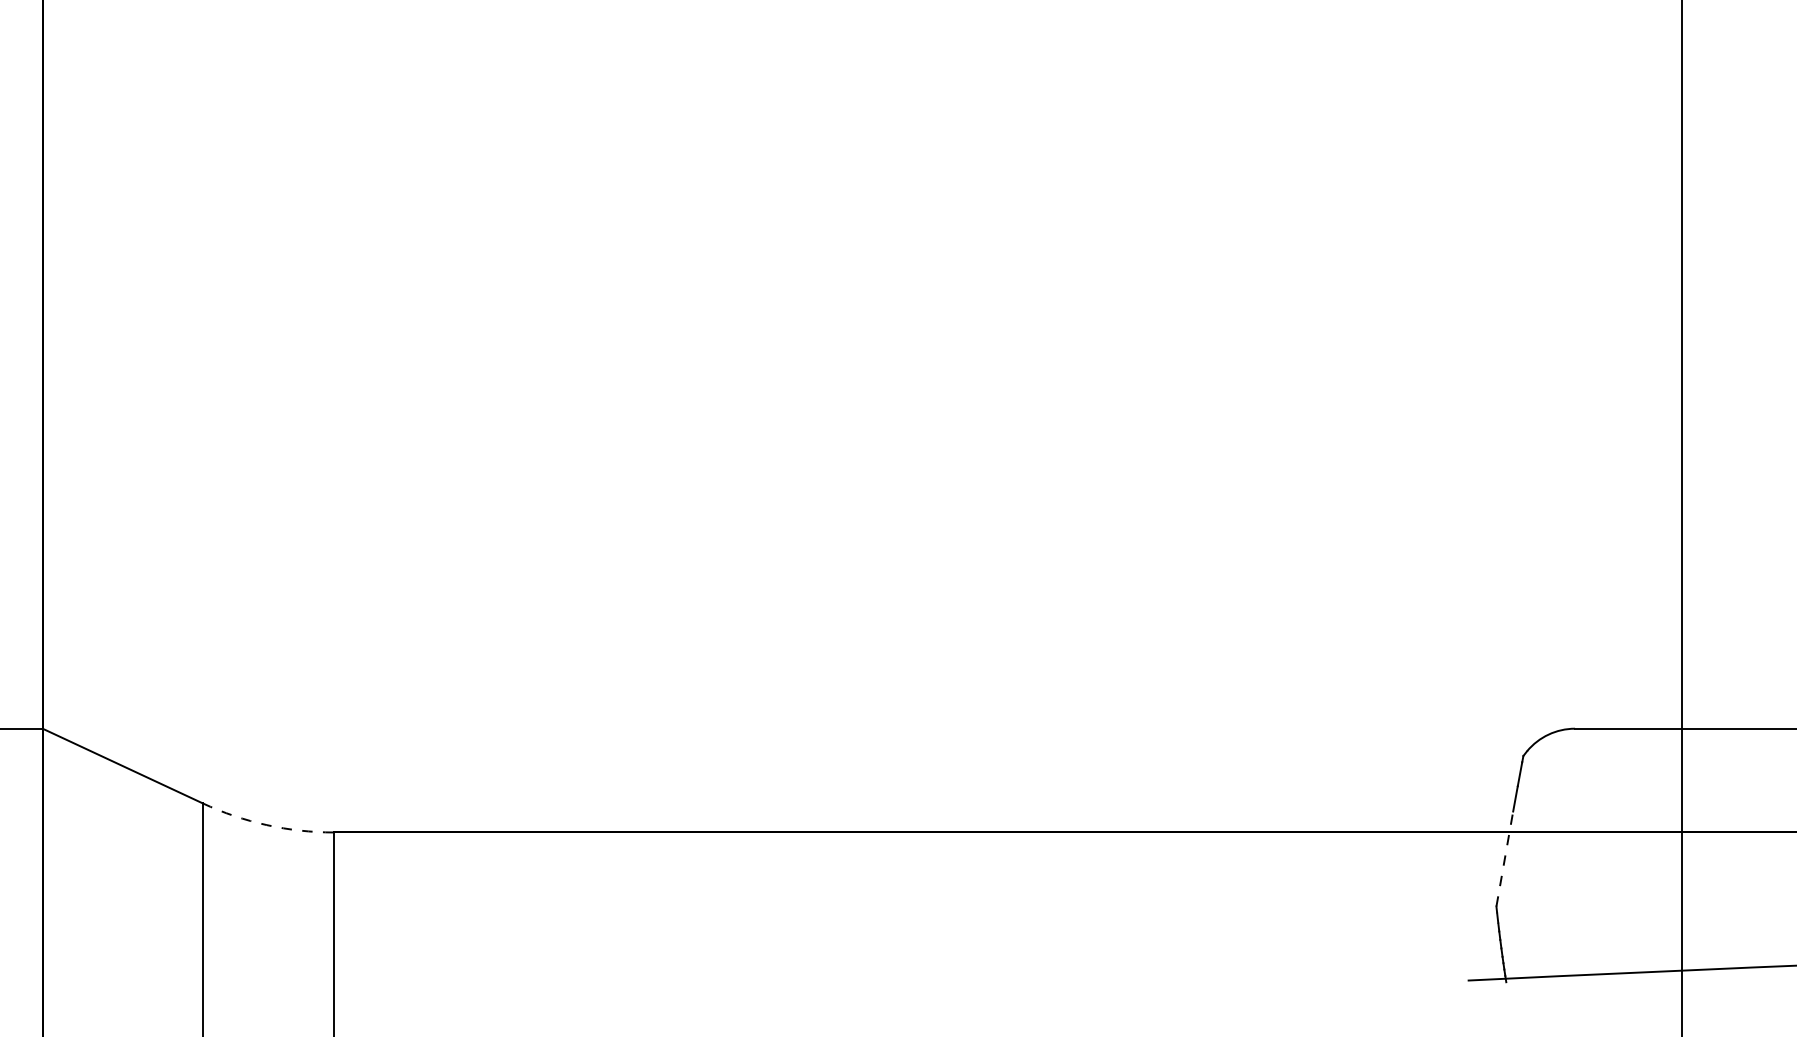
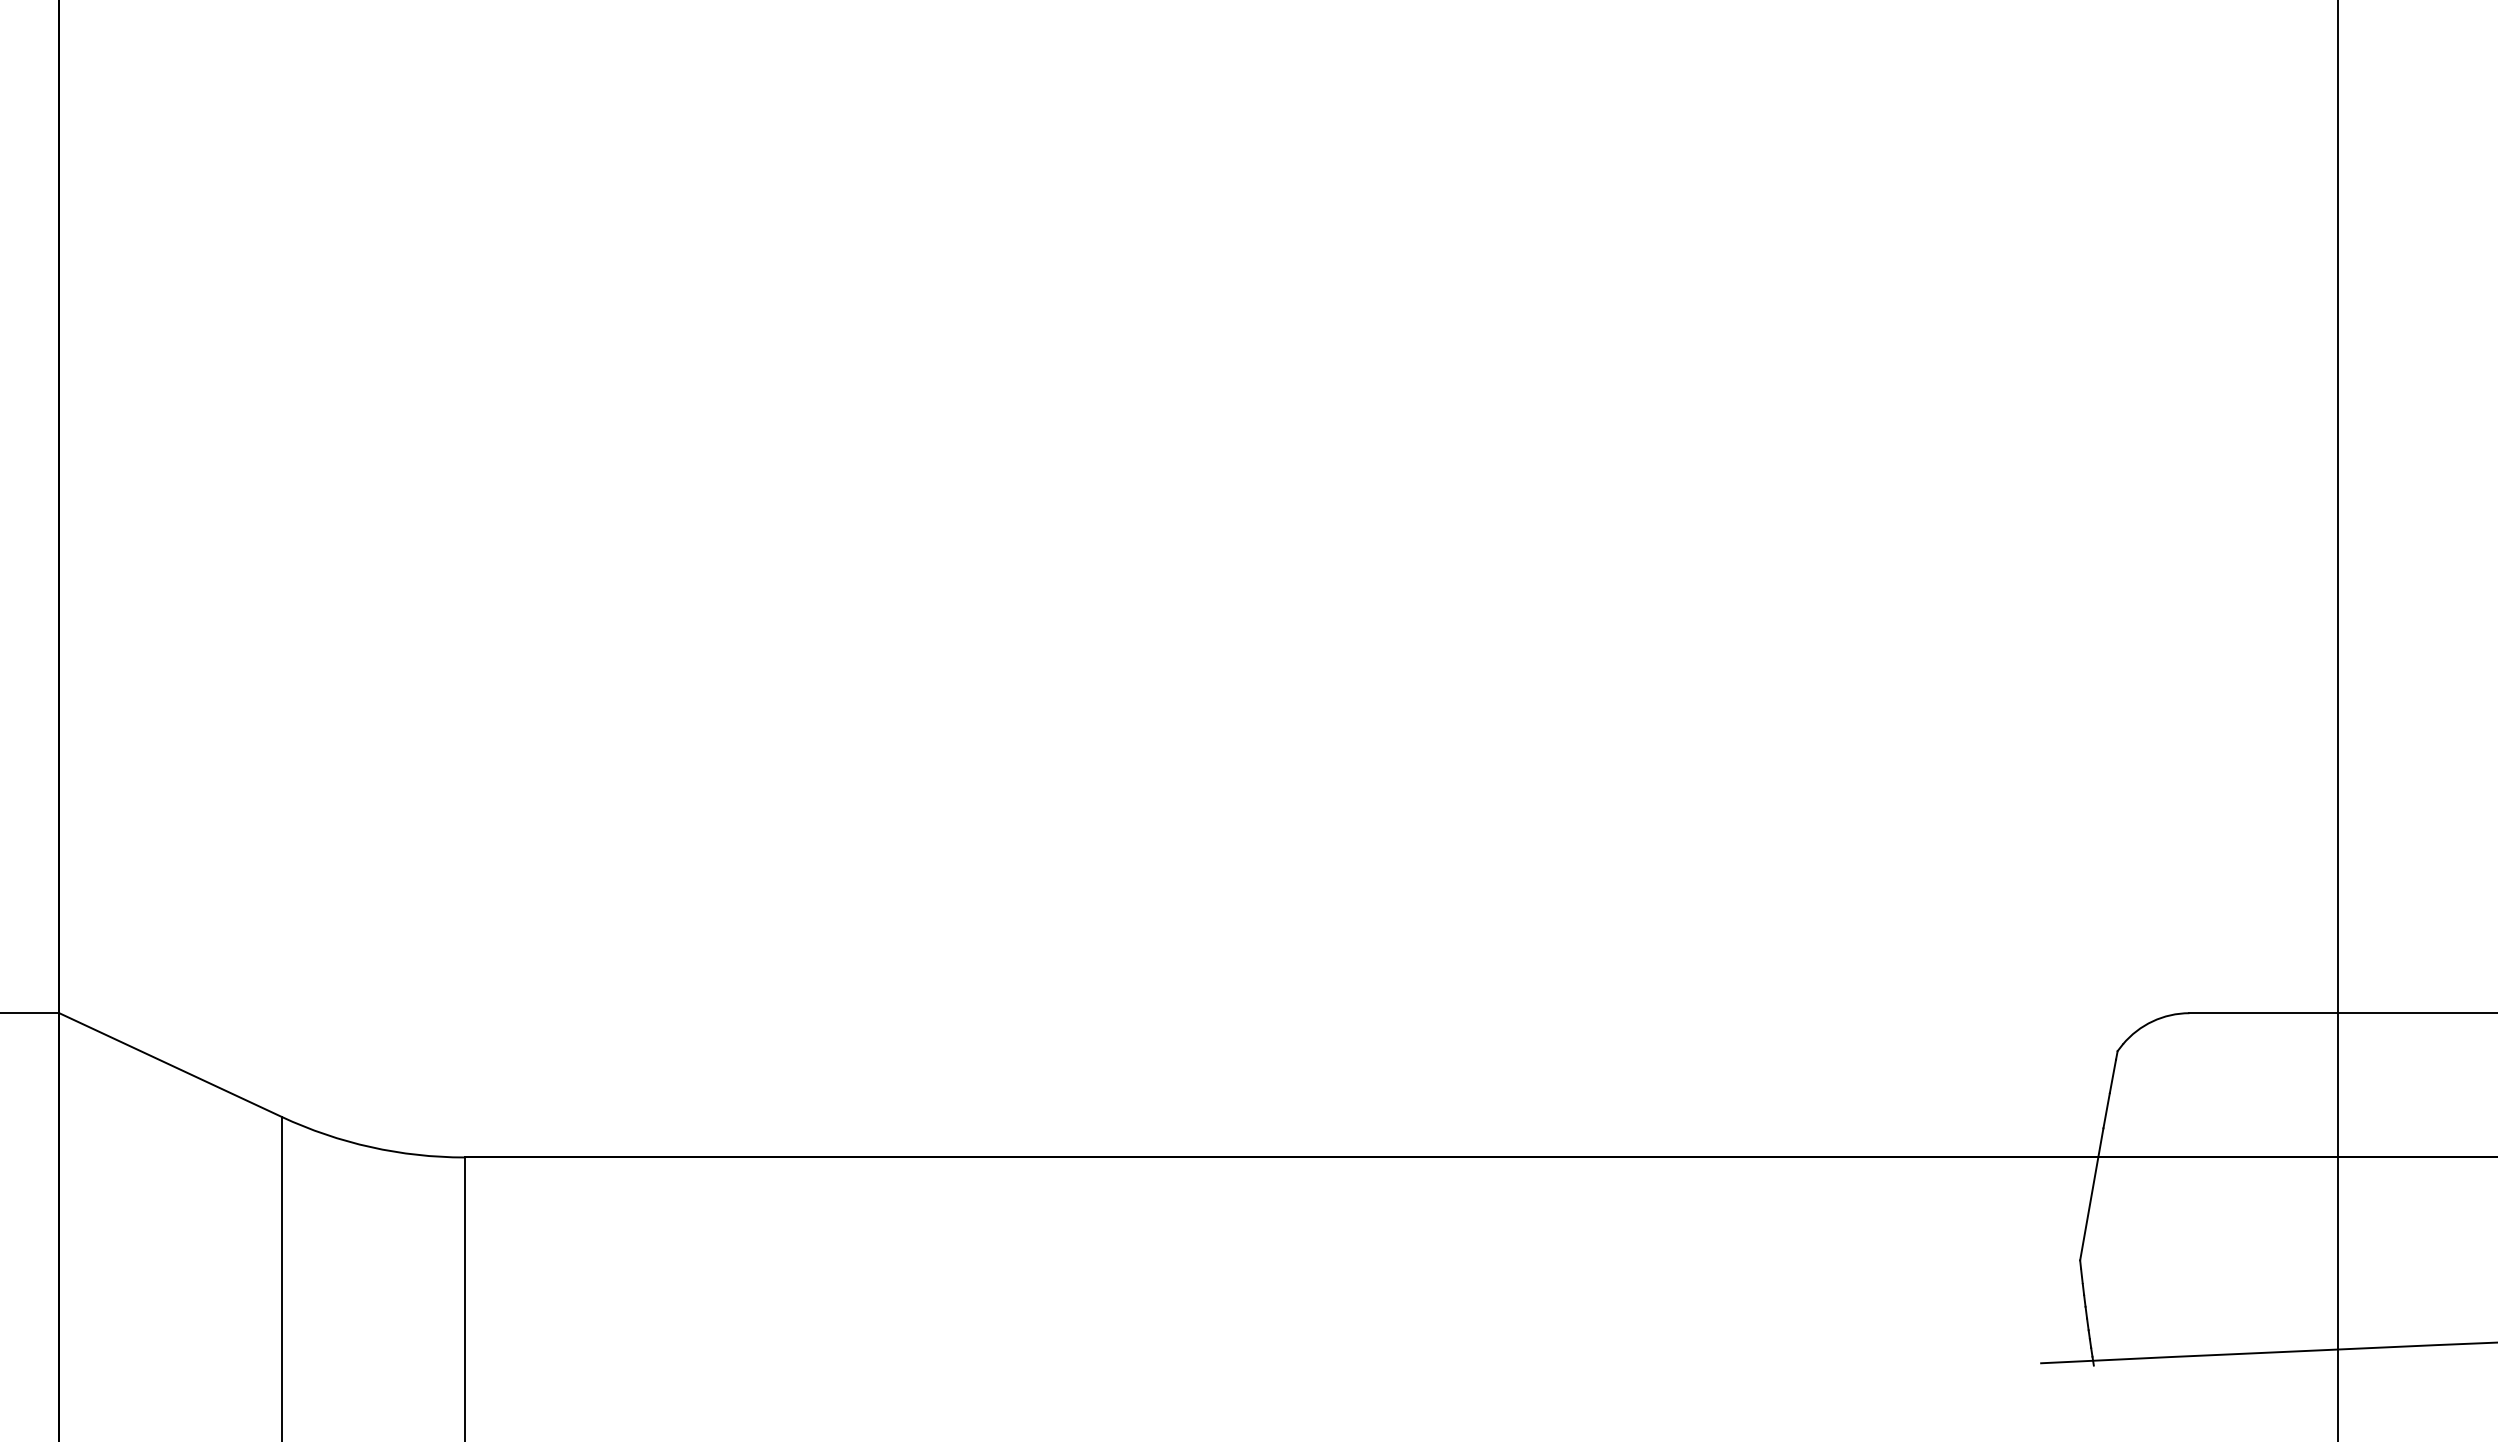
arc: (266, 825) -> (370, 1147), dashed -> solid
line: (1504, 858) -> (2091, 1193), dashed -> solid

